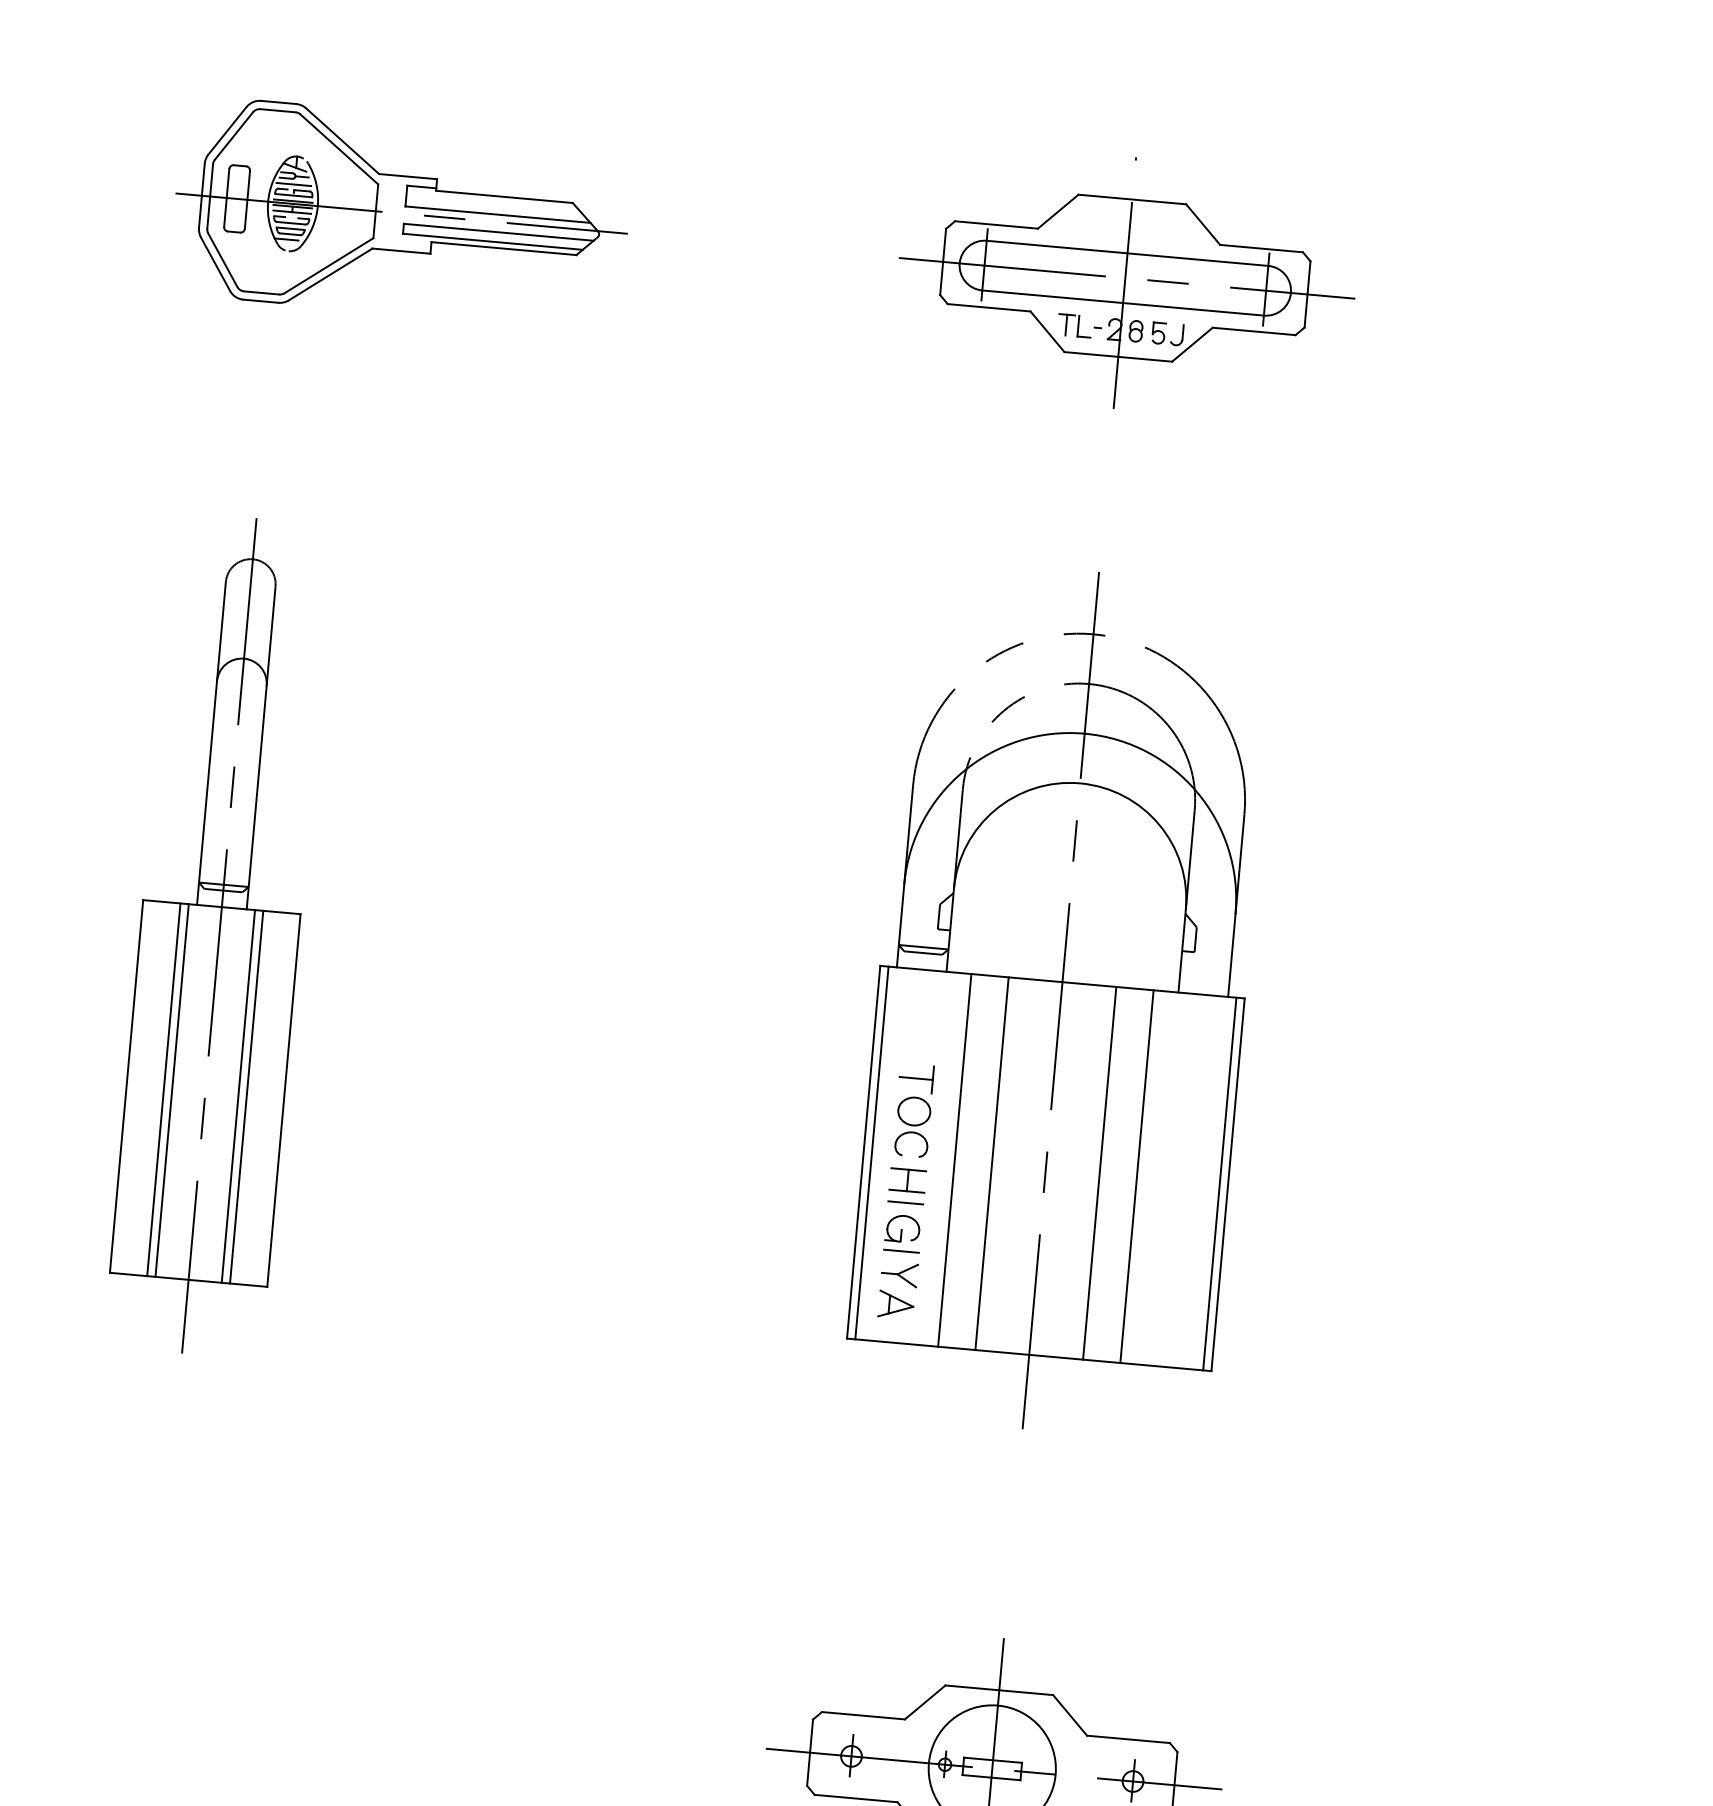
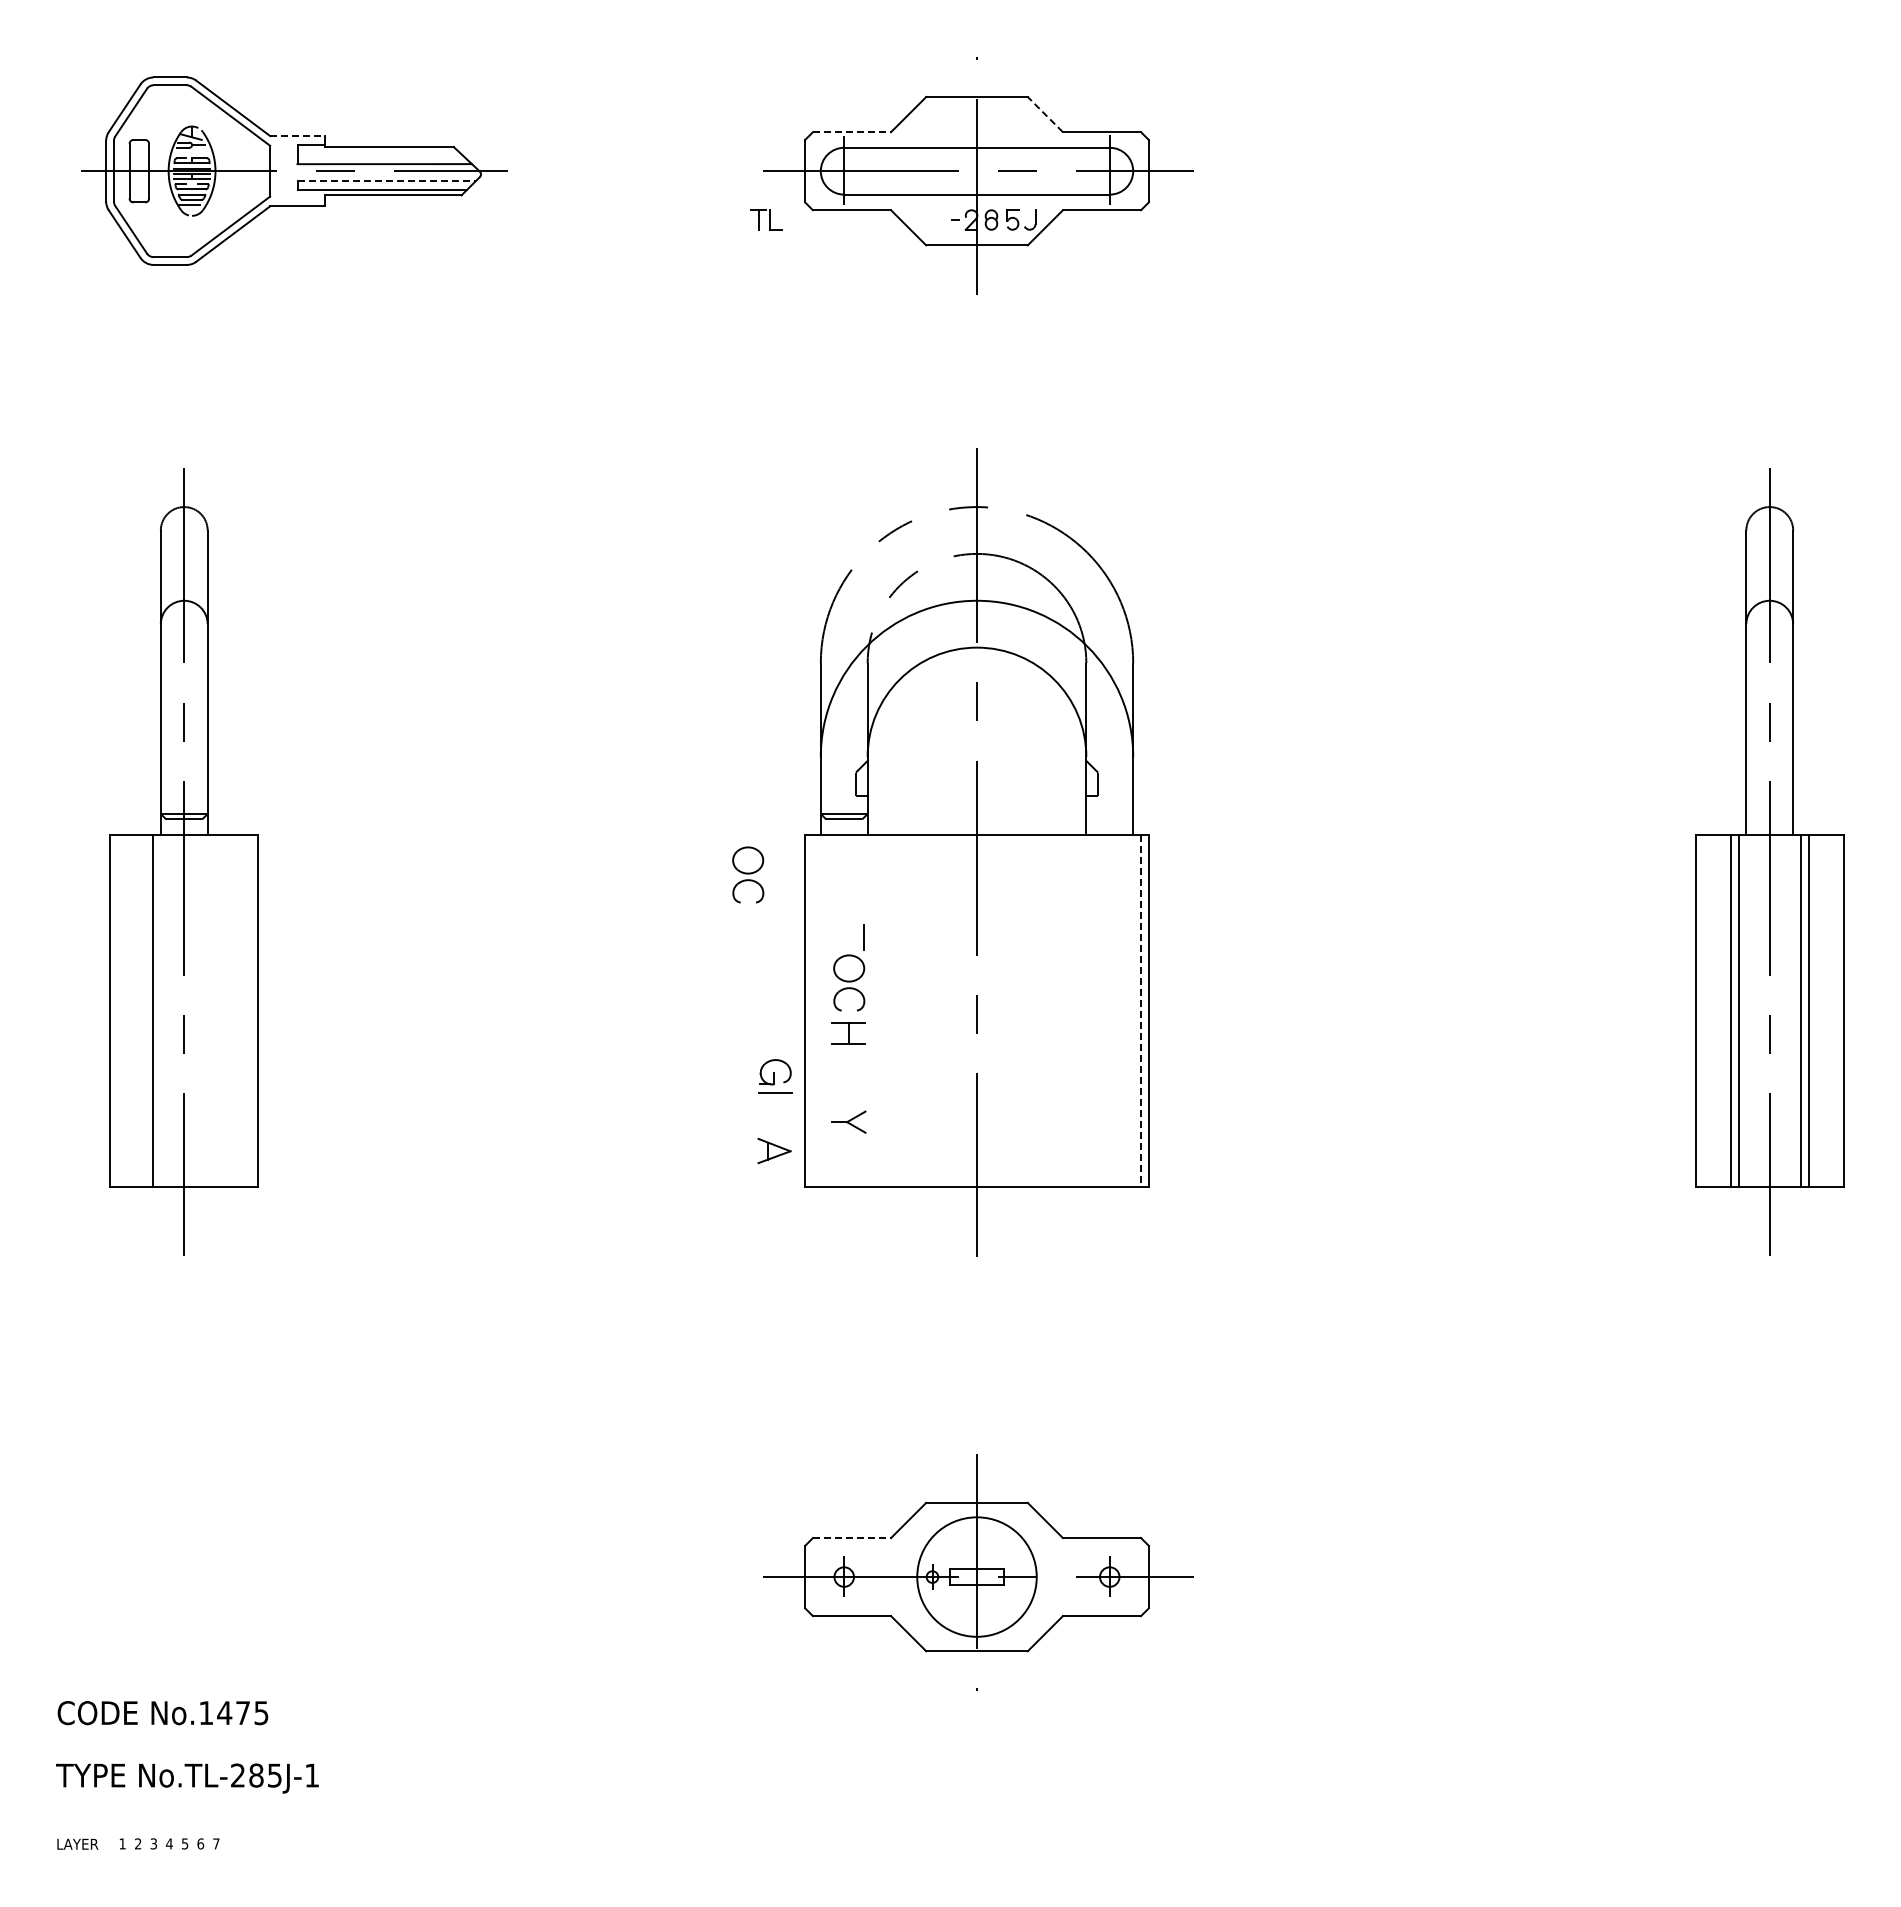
line: (409, 177) -> (298, 136), solid -> dashed
line: (293, 183) -> (190, 152), removed
line: (1203, 224) -> (1045, 114), solid -> dashed
line: (996, 225) -> (852, 132), solid -> dashed
line: (499, 232) -> (387, 180), solid -> dashed
part: (1074, 325) -> (766, 219), moved
part: (816, 1002) -> (748, 874), added
line: (915, 1078) -> (847, 937), removed
line: (164, 1089) -> (145, 1010), removed
line: (238, 1096) -> (215, 1010), removed
line: (246, 1096) -> (223, 1010), removed
line: (871, 1152) -> (812, 1010), removed
line: (955, 1160) -> (891, 1010), removed
line: (992, 1163) -> (926, 1010), removed
line: (1099, 1172) -> (1027, 1010), removed
line: (1136, 1176) -> (1062, 1010), removed
line: (1220, 1183) -> (1141, 1010), solid -> dashed
line: (905, 1202) -> (848, 1054), removed
part: (902, 1233) -> (775, 1076), moved
part: (896, 1304) -> (774, 1150), moved
line: (863, 1716) -> (852, 1538), solid -> dashed

